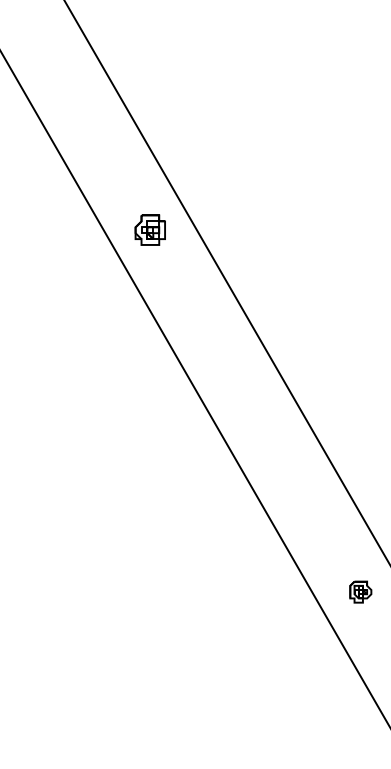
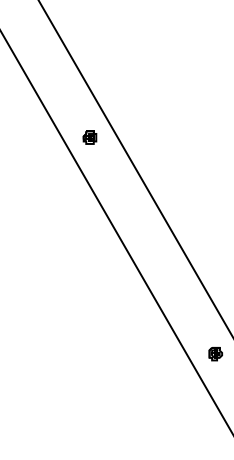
part: (149, 229) -> (89, 137), size x0.71

